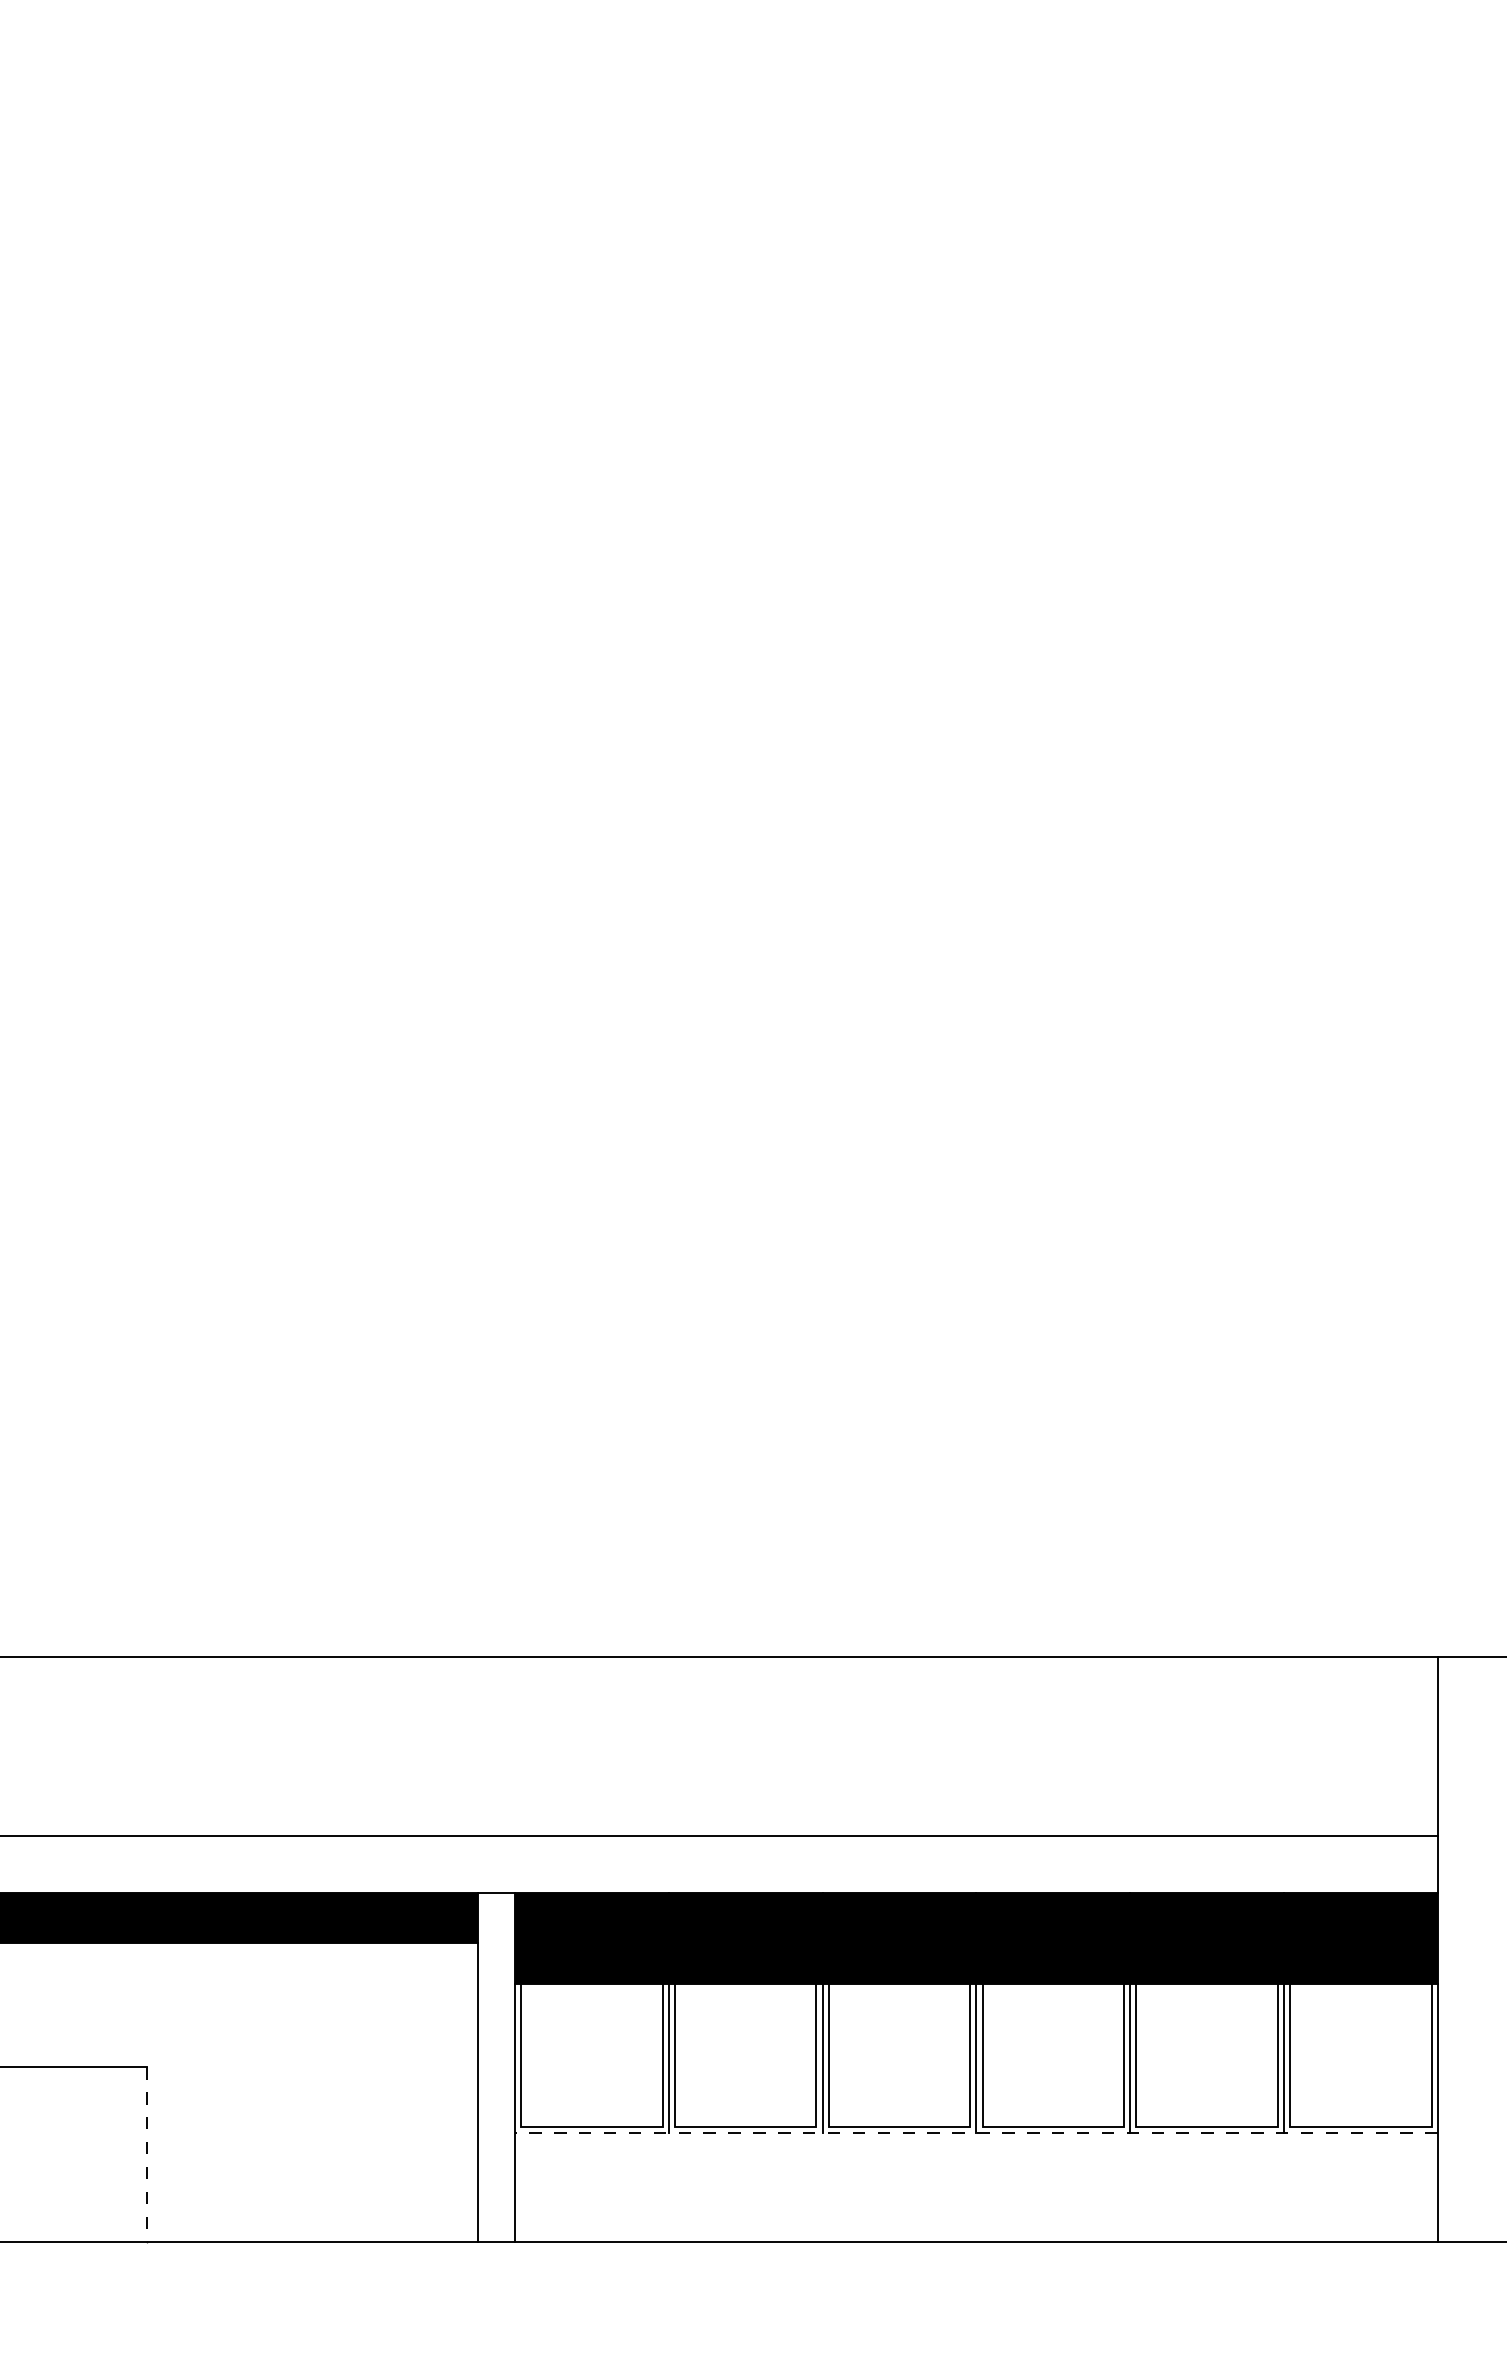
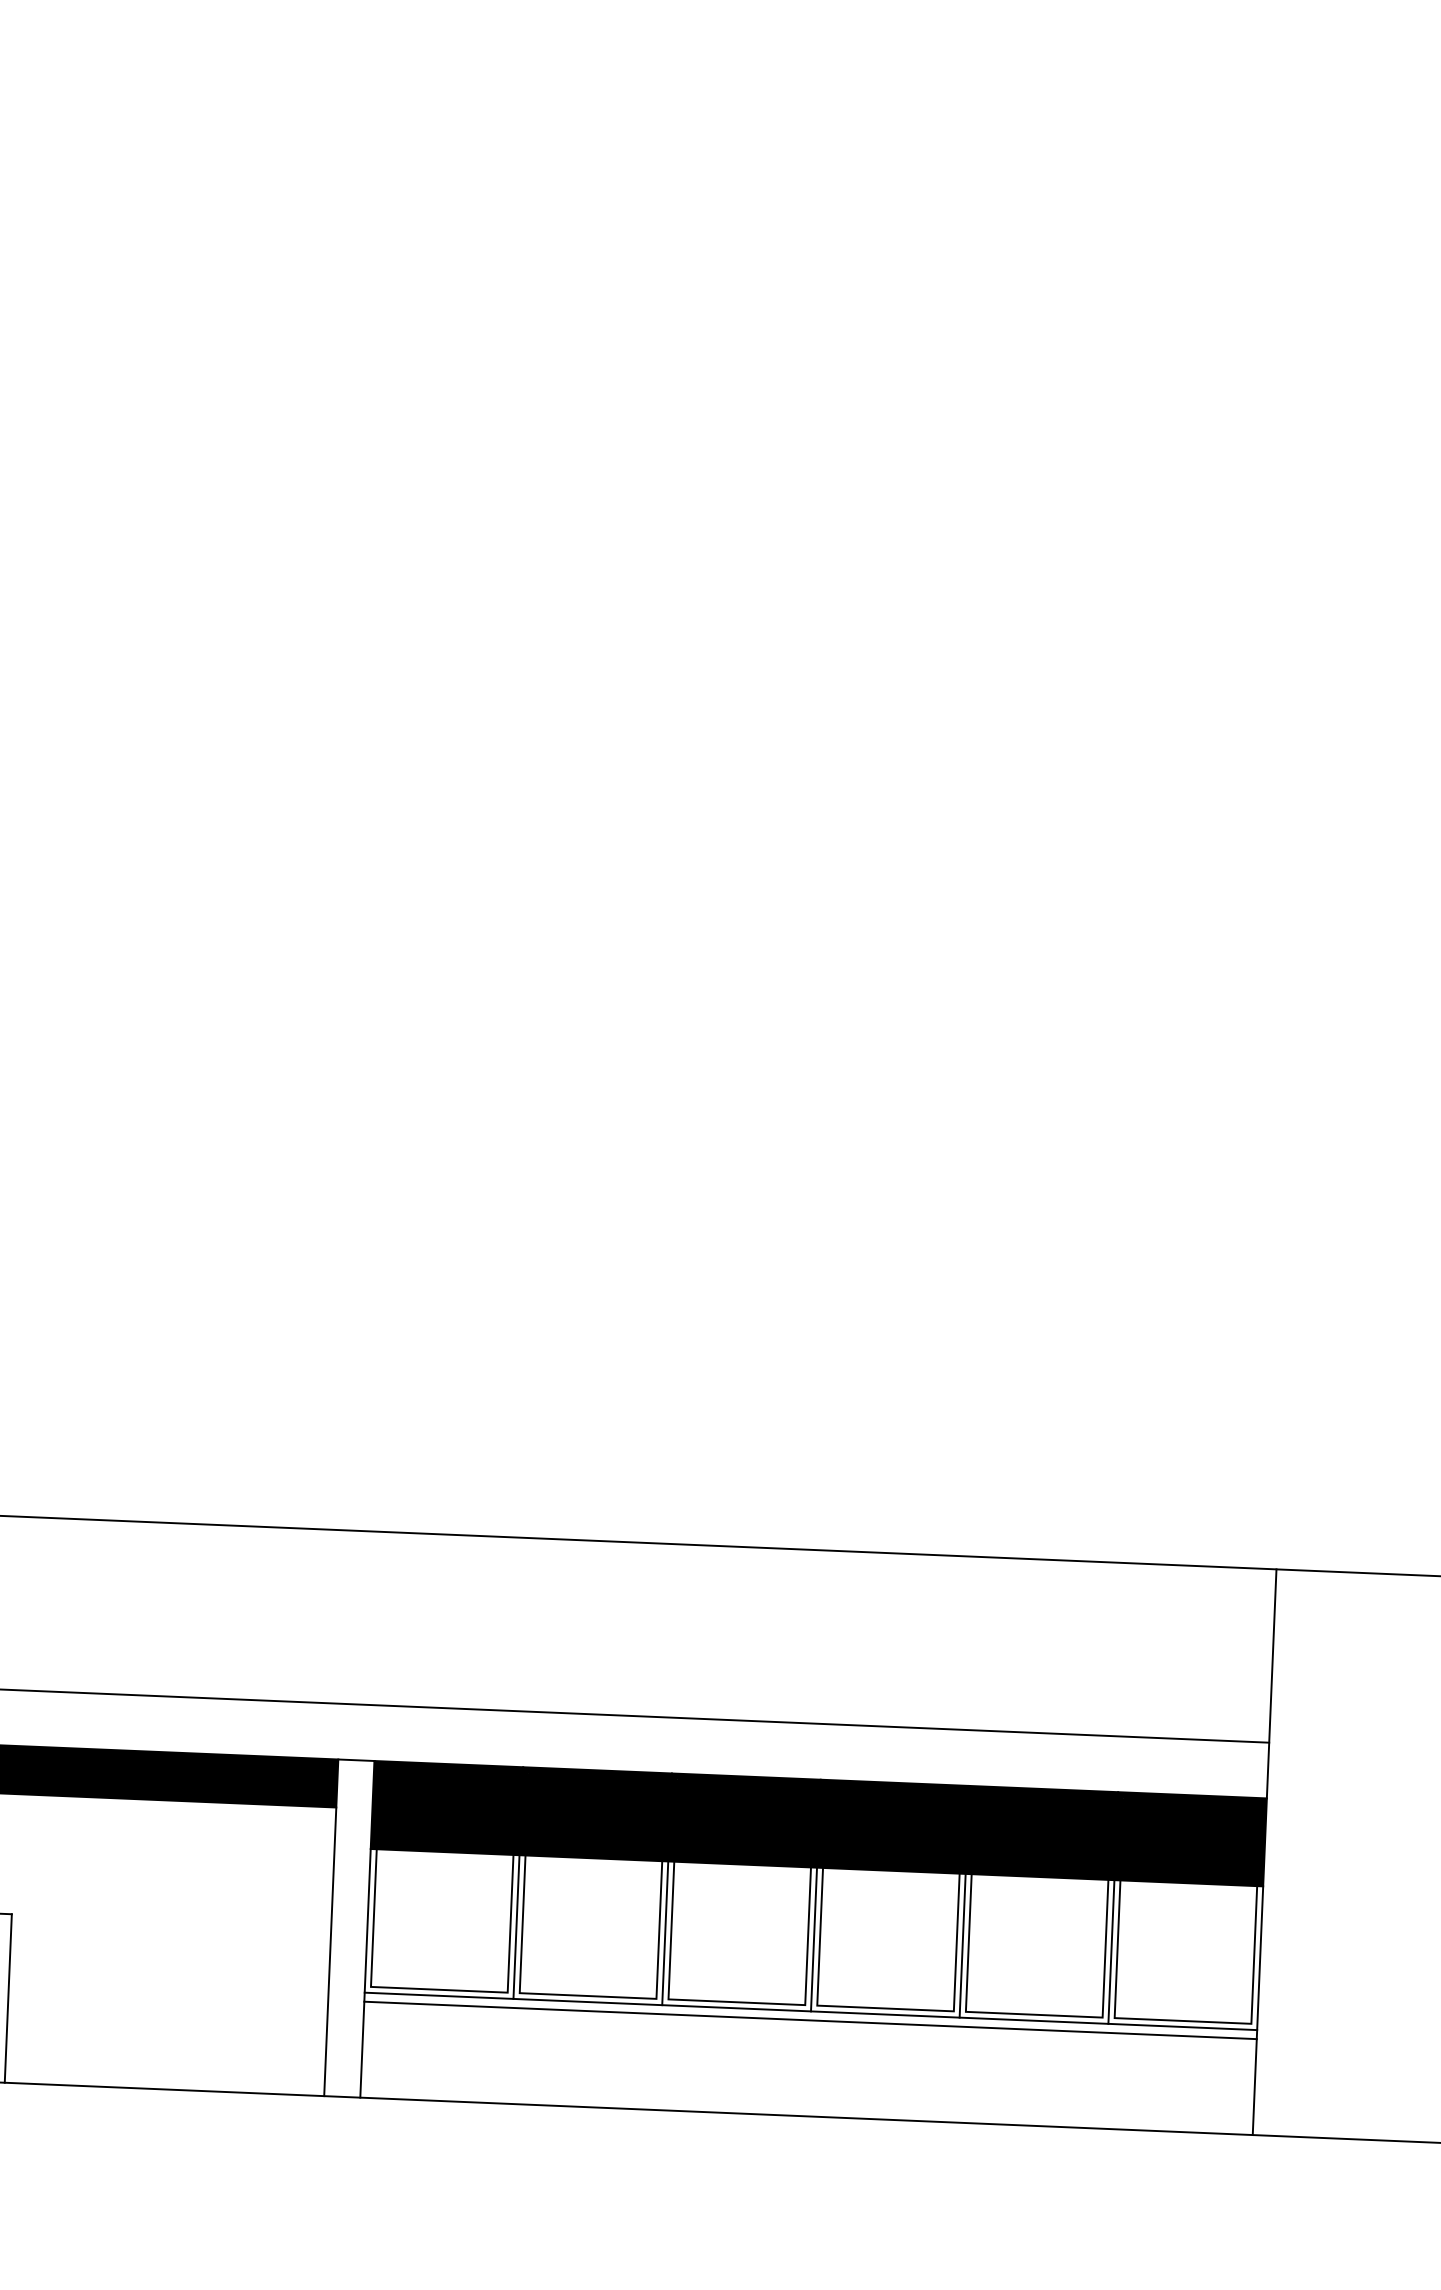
line: (975, 2132) -> (810, 2010), dashed -> solid
line: (975, 2142) -> (809, 2020), added
line: (147, 2154) -> (8, 1998), dashed -> solid

